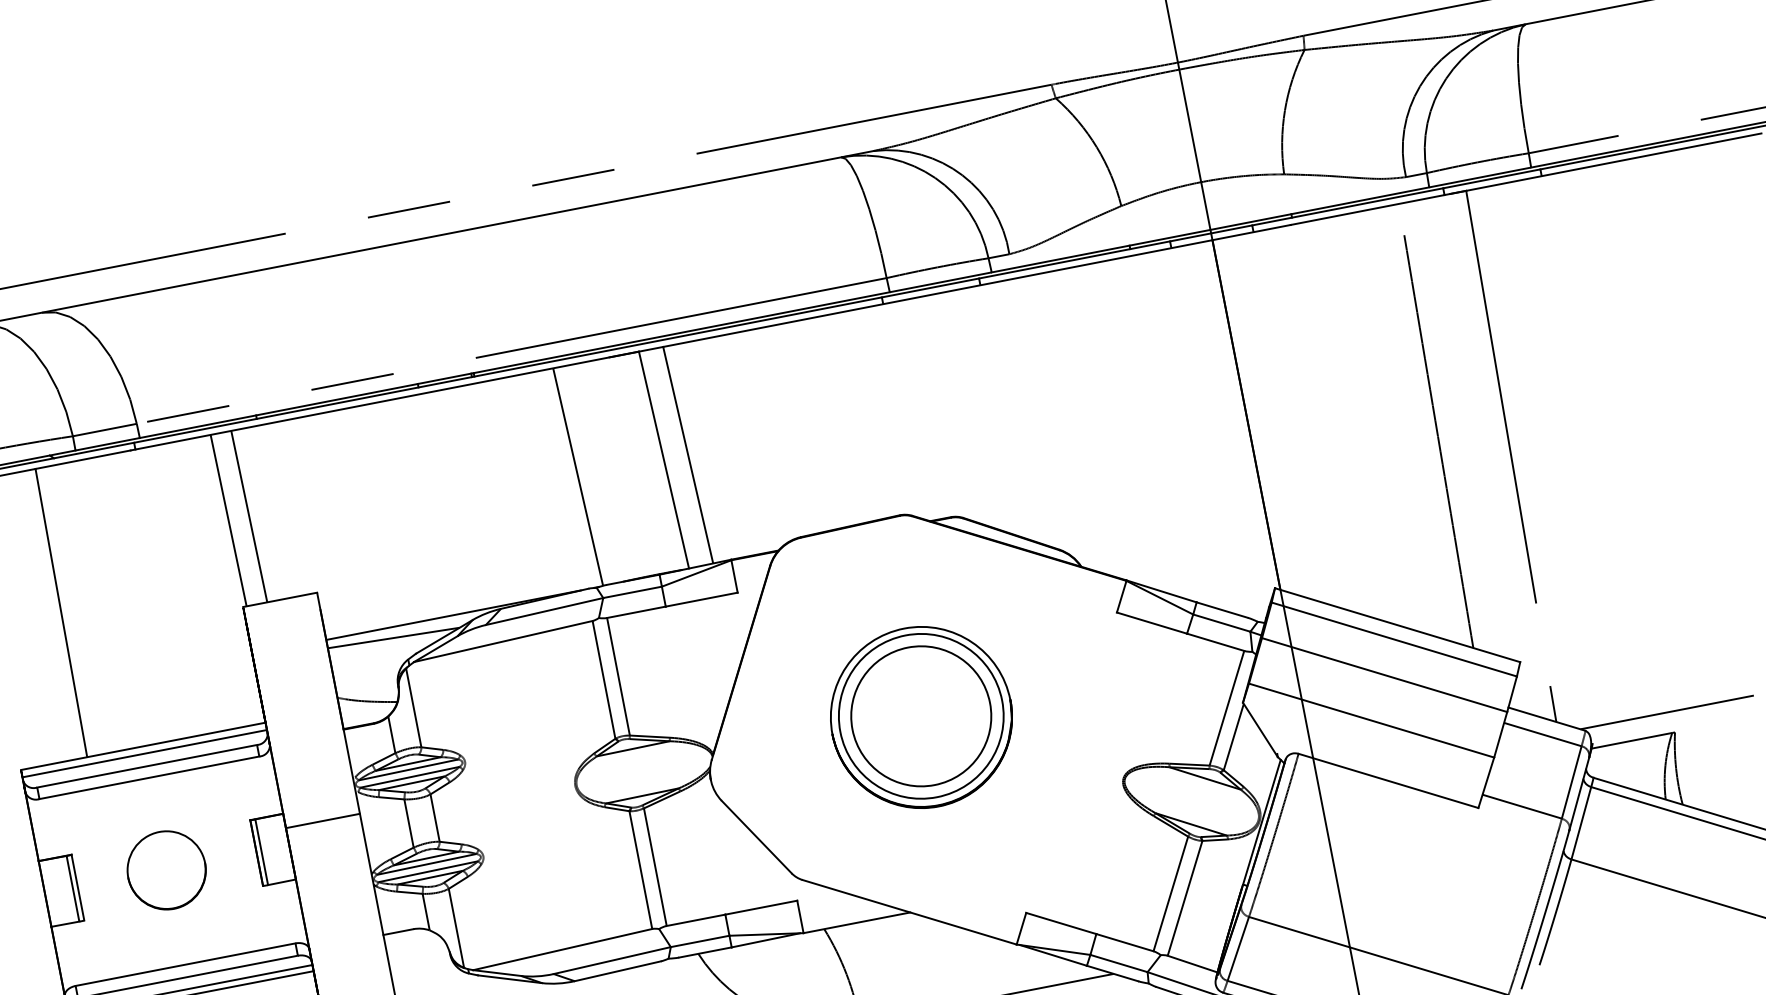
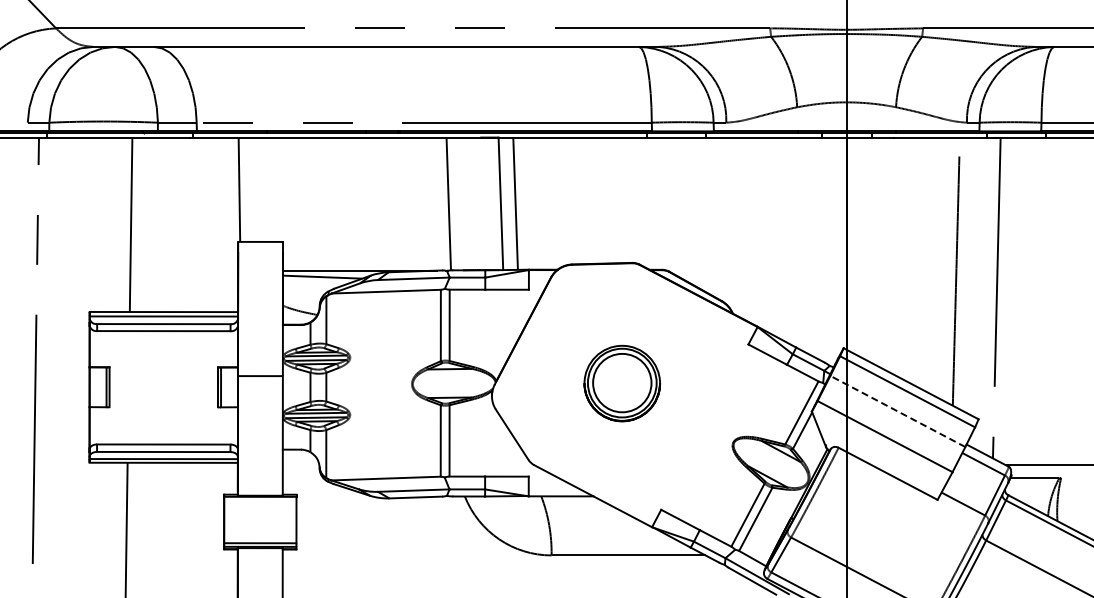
line: (248, 516) -> (251, 189), removed
line: (1384, 675) -> (897, 411), solid -> dashed
part: (921, 717) -> (622, 383), size x0.7
circle: (166, 870) -> (163, 387), removed

